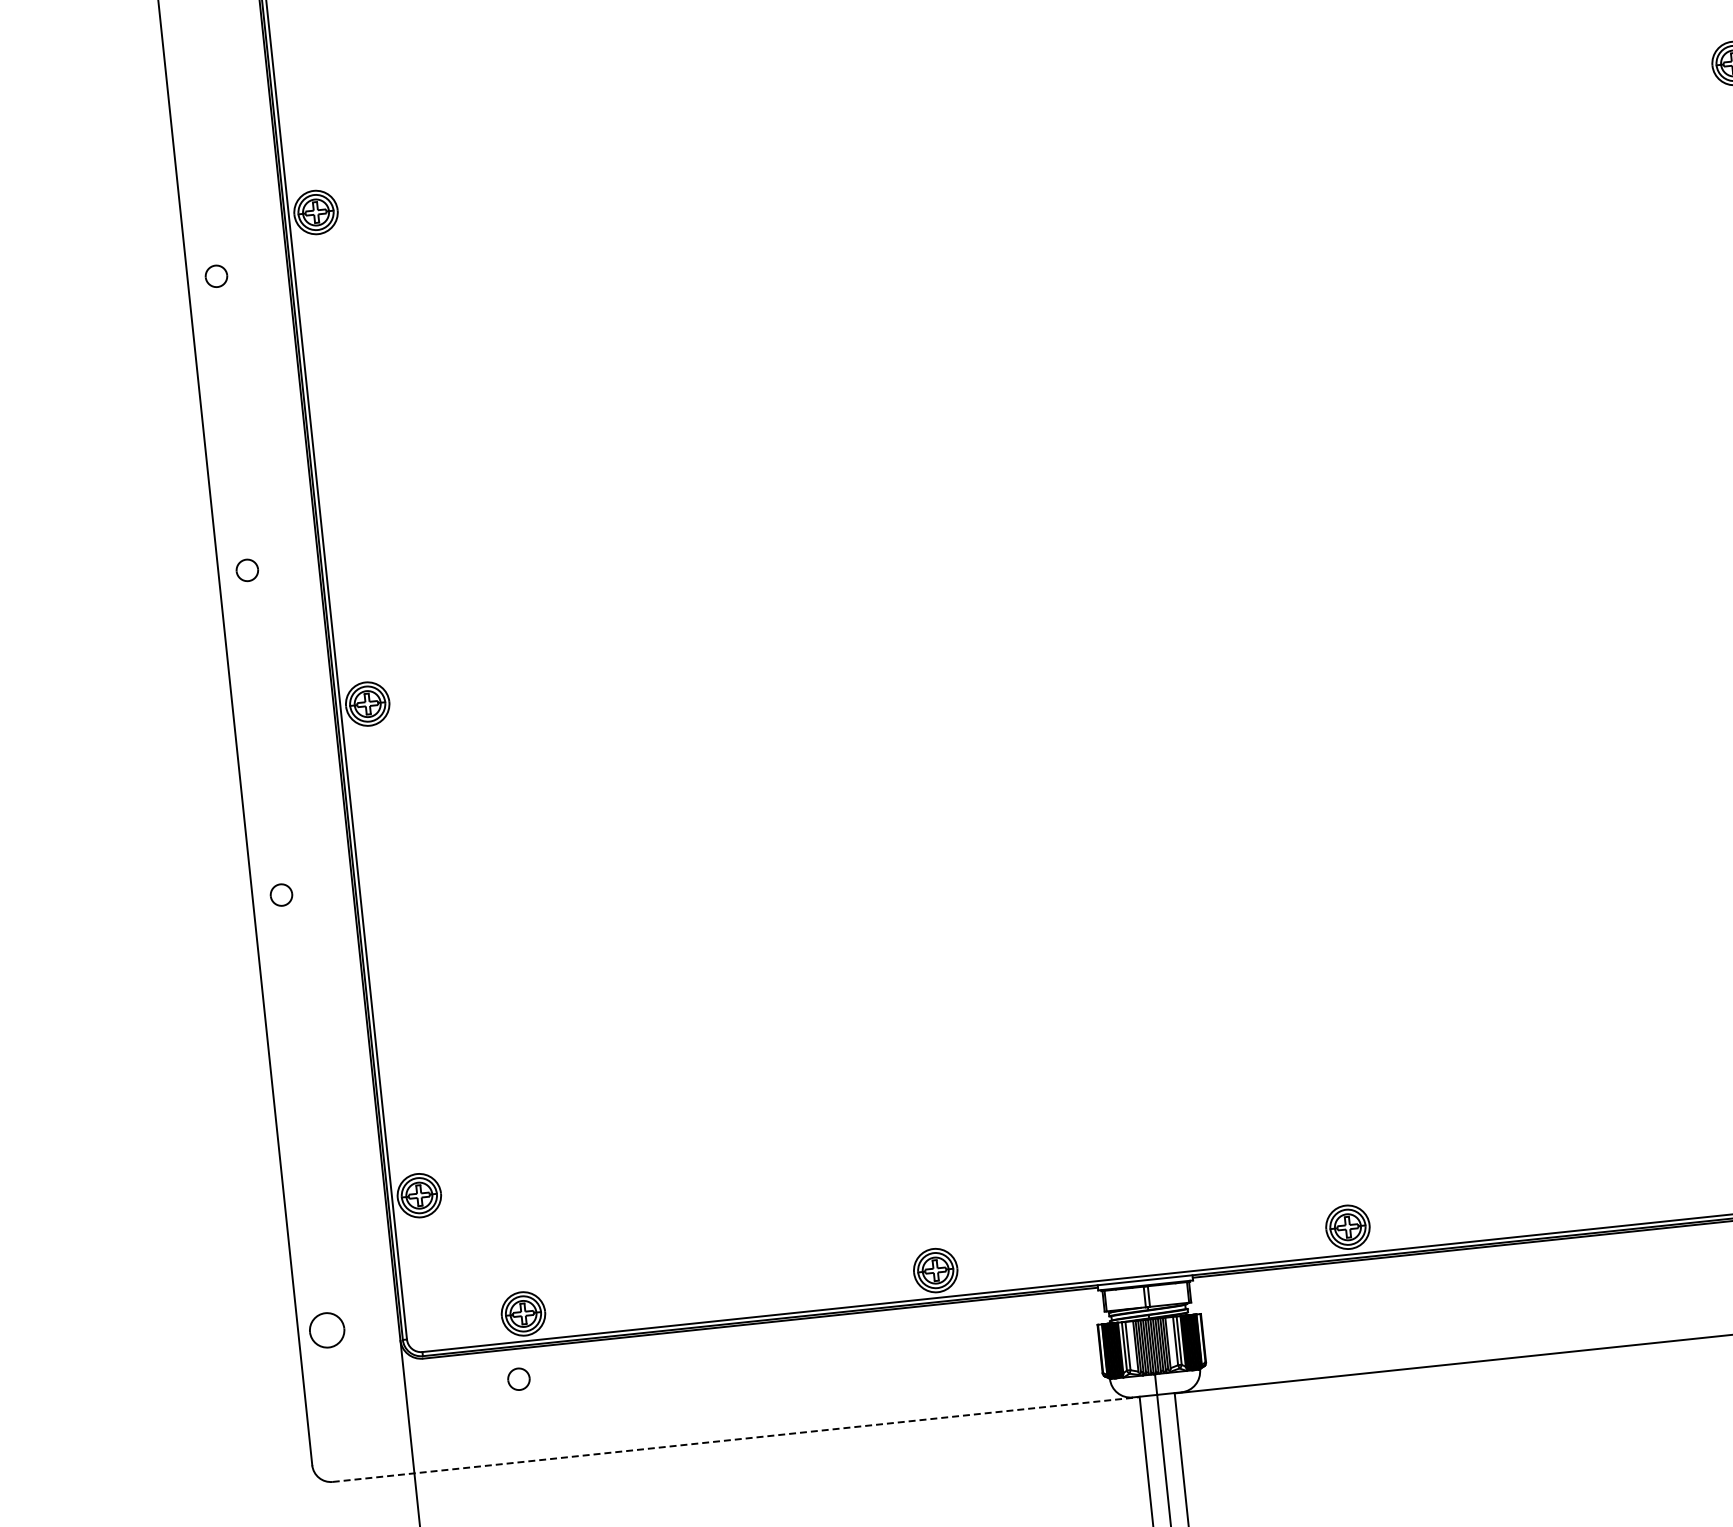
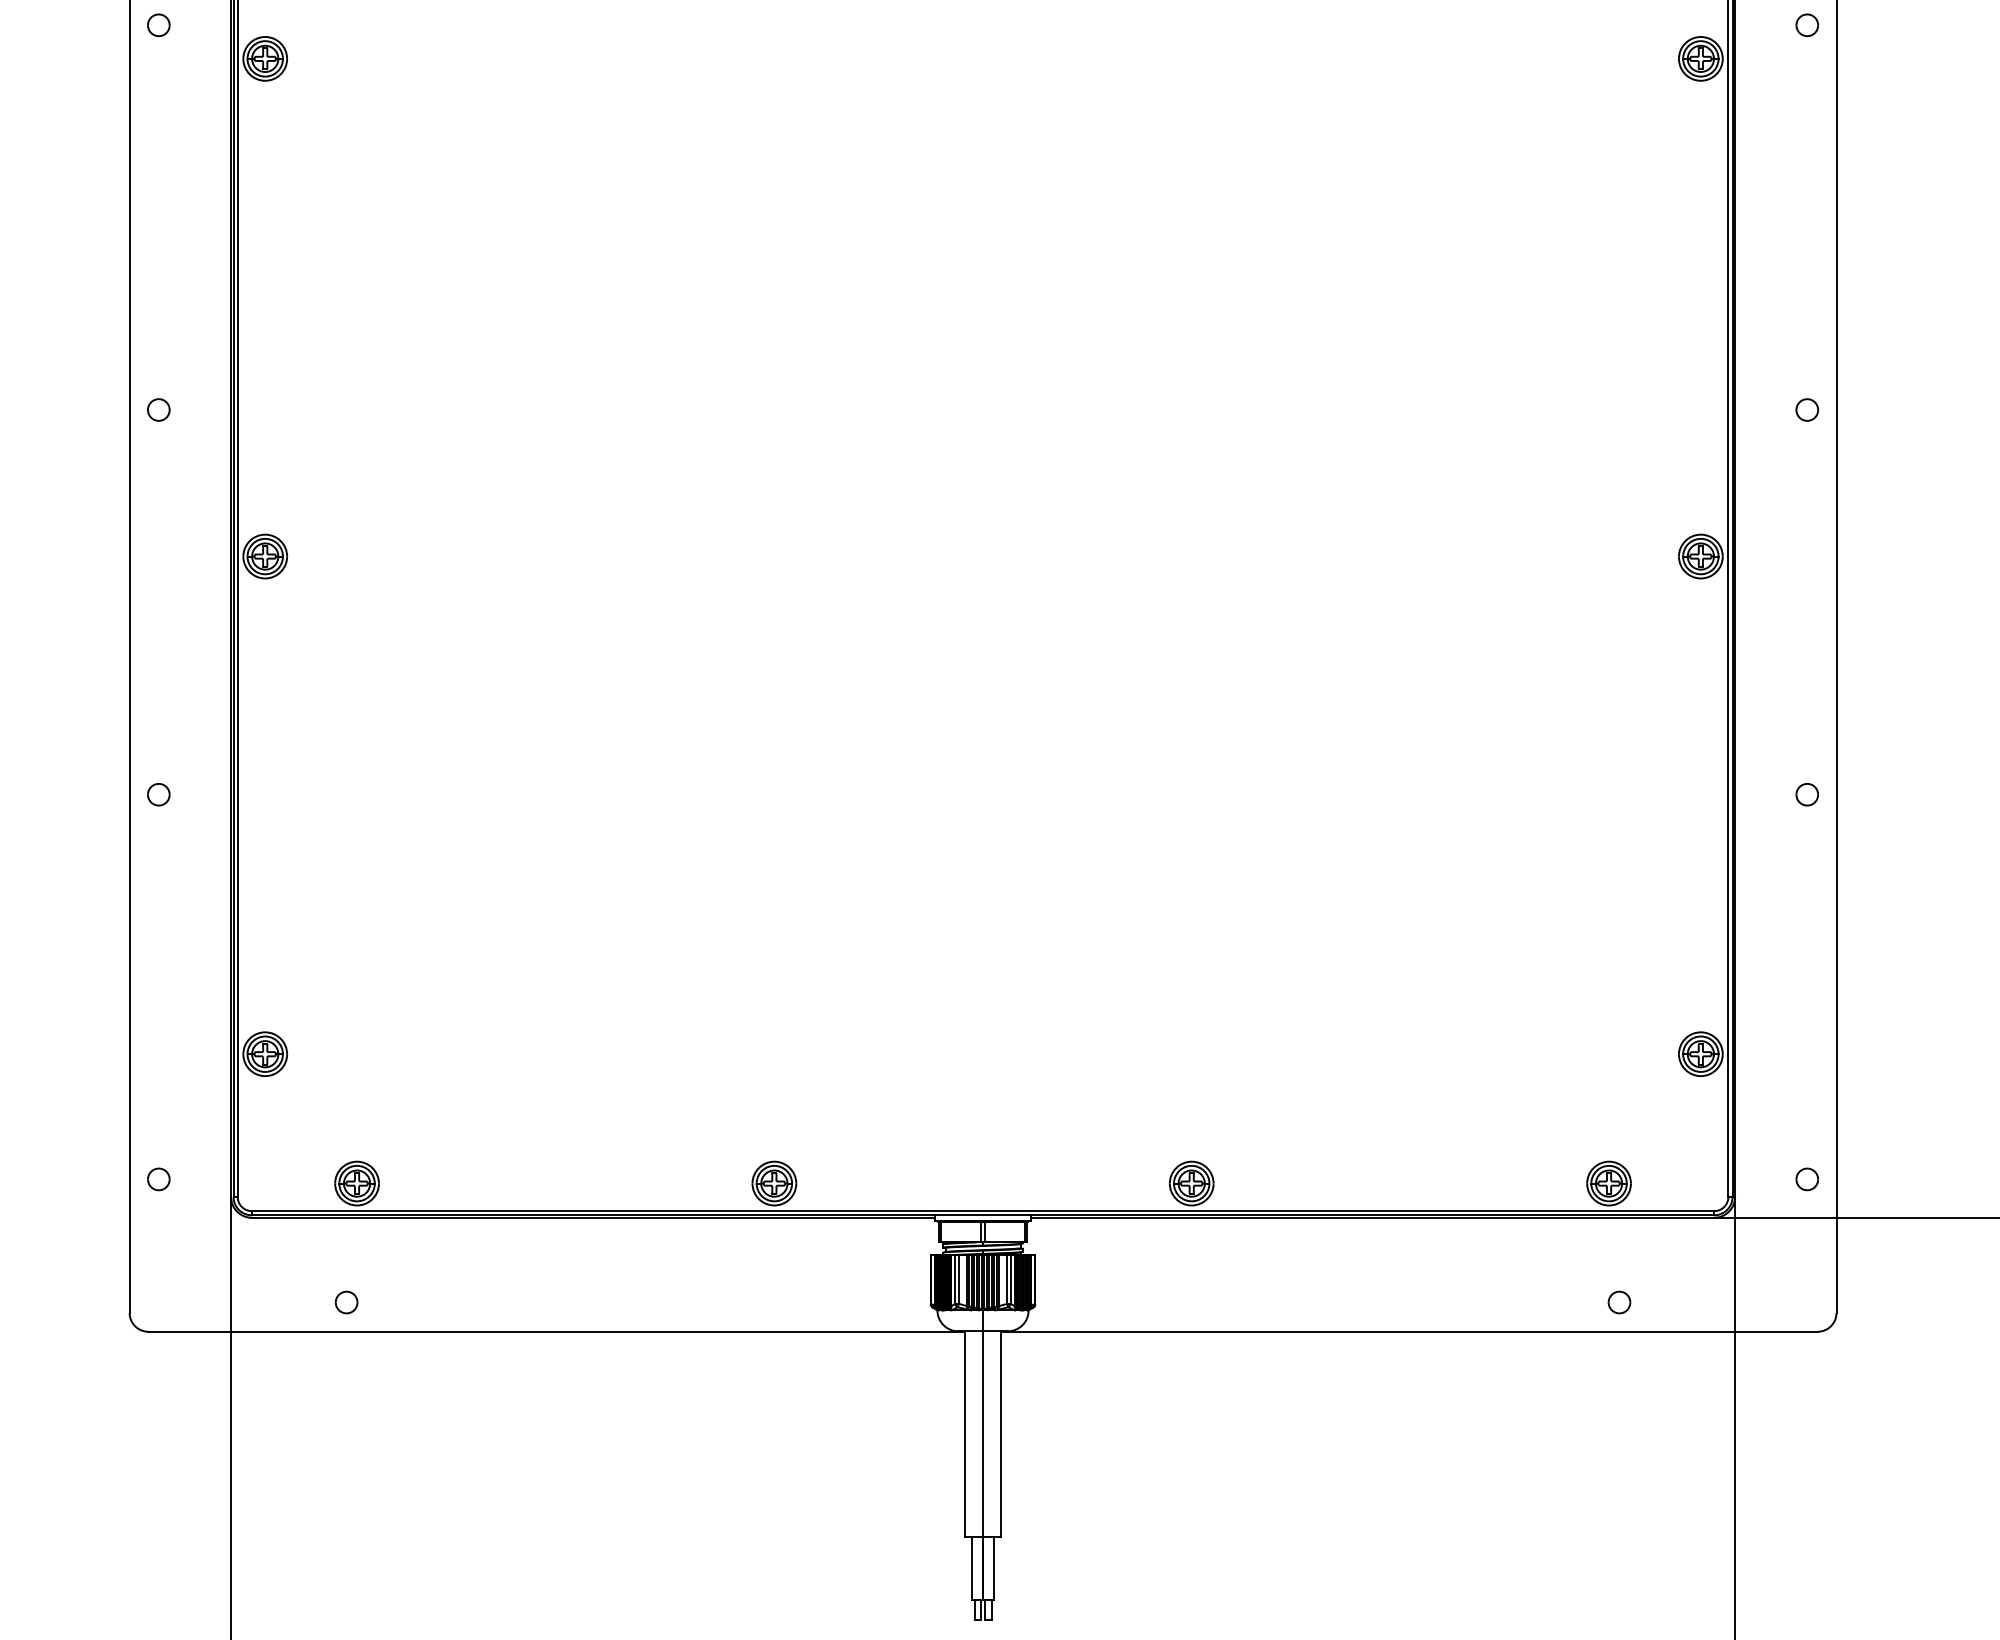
part: (216, 276) -> (158, 25), moved
part: (281, 894) -> (158, 794), moved
part: (326, 1330) -> (158, 1179), size x0.62
part: (518, 1379) -> (346, 1302), moved
line: (736, 1439) -> (557, 1331), dashed -> solid

